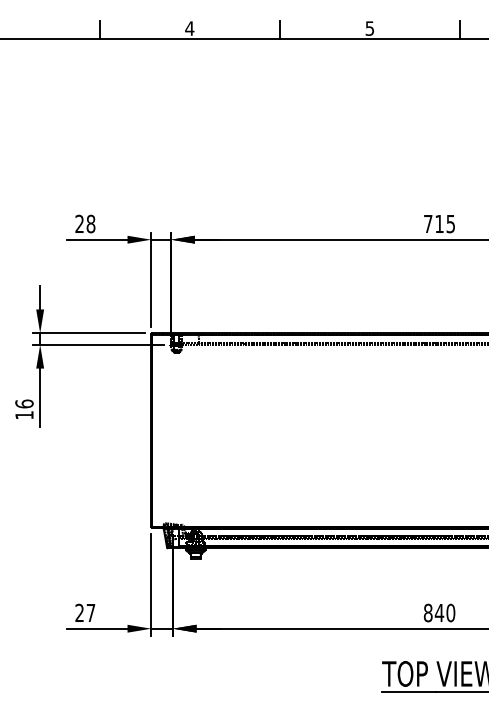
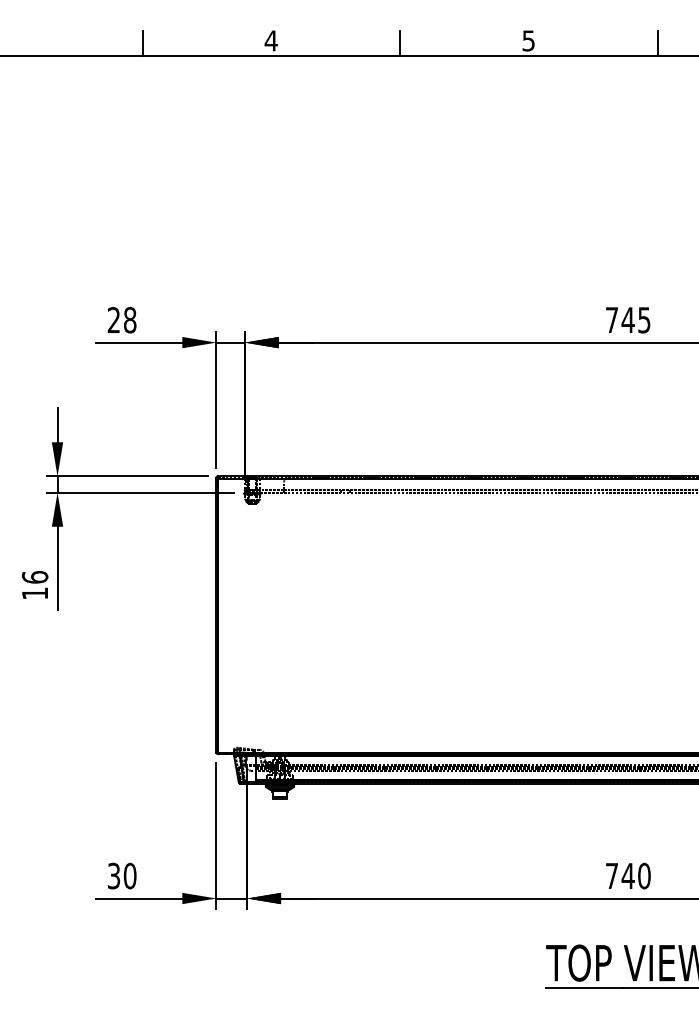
text: (439, 223) -> (628, 319), 715 -> 745
text: (85, 612) -> (122, 875), 27 -> 30
text: (427, 612) -> (611, 875), 840 -> 740

